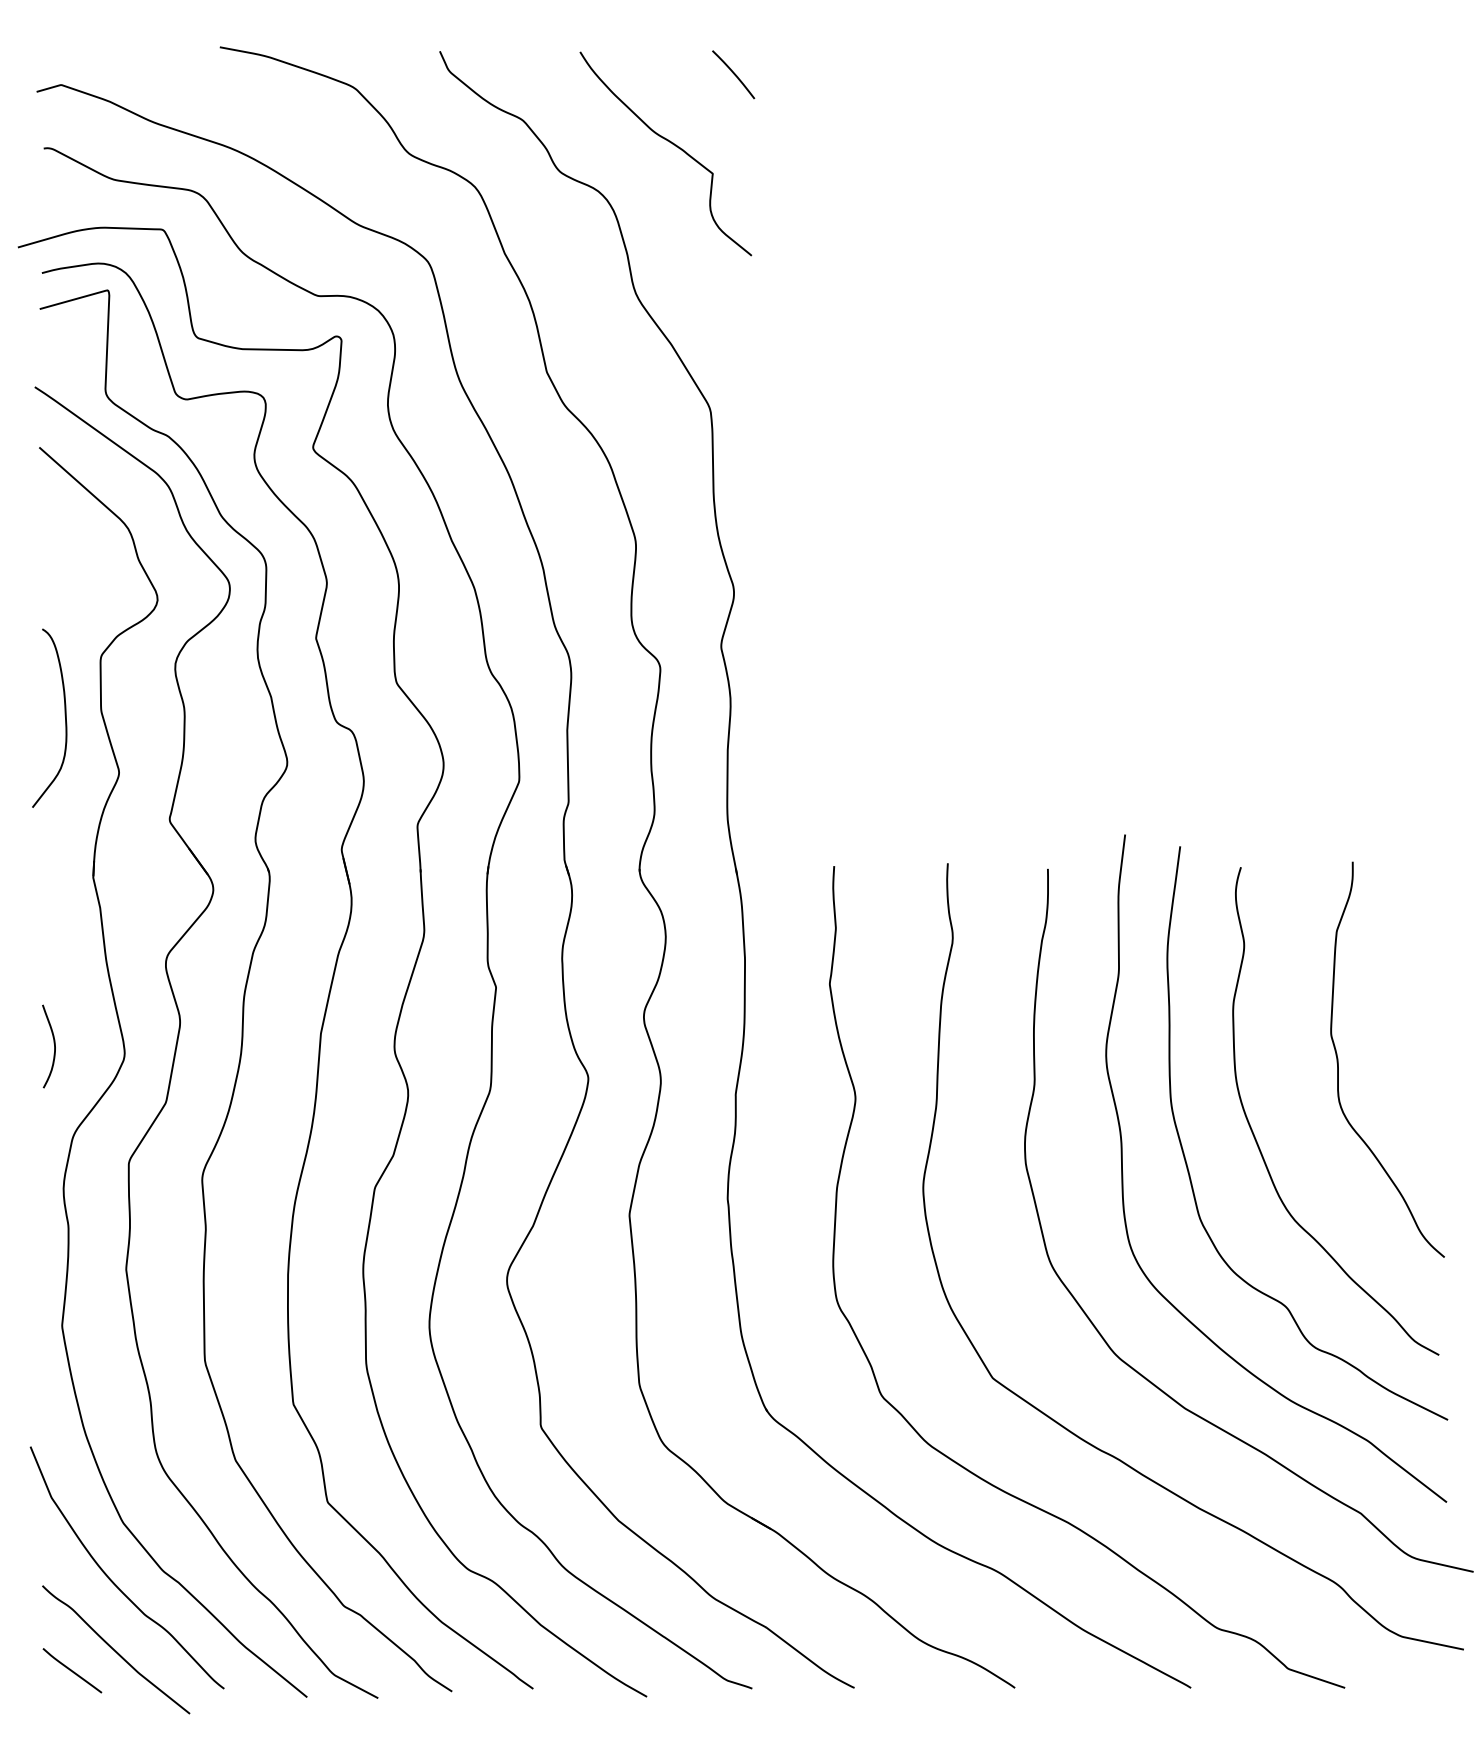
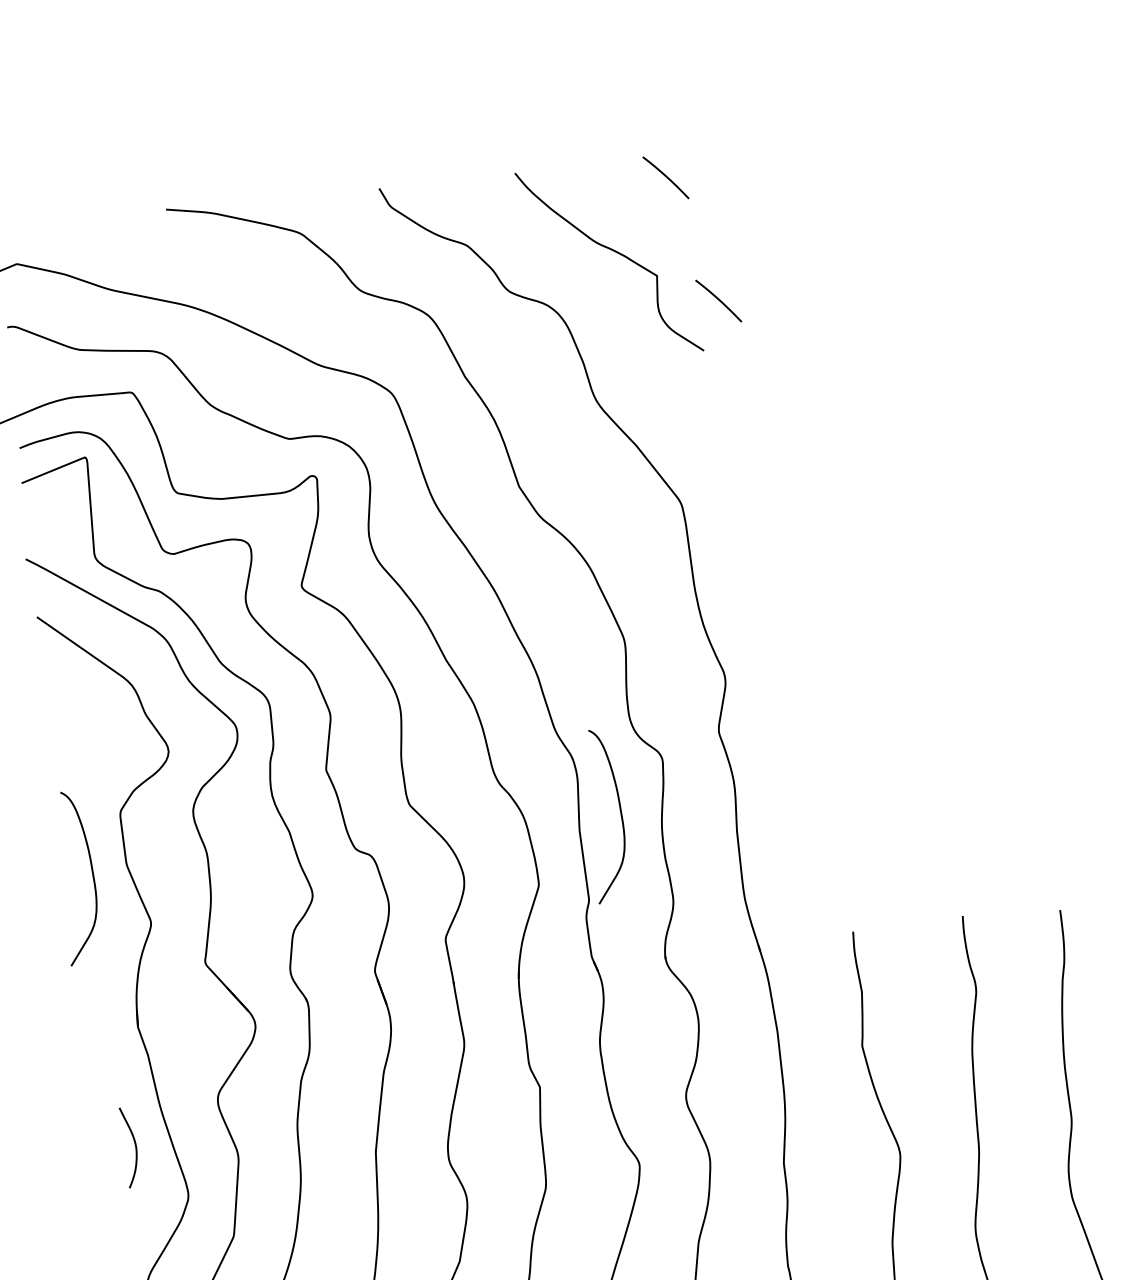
curve: (772, 206) -> (718, 300), added
curve: (610, 715) -> (619, 811), added
curve: (53, 1043) -> (134, 1143), moved

